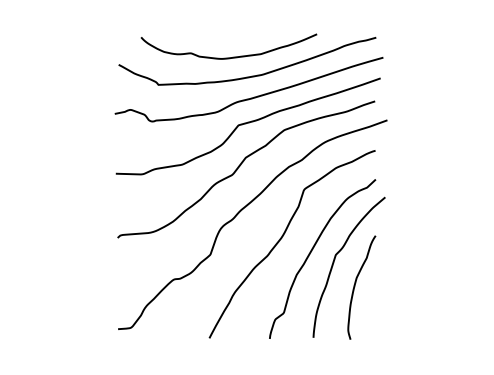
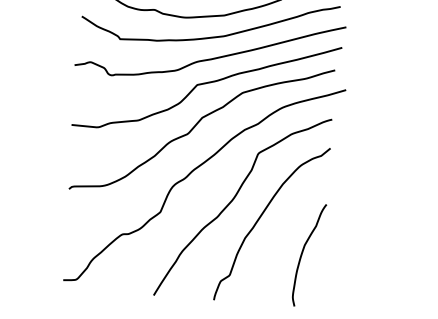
curve: (334, 262) -> (283, 228), removed

